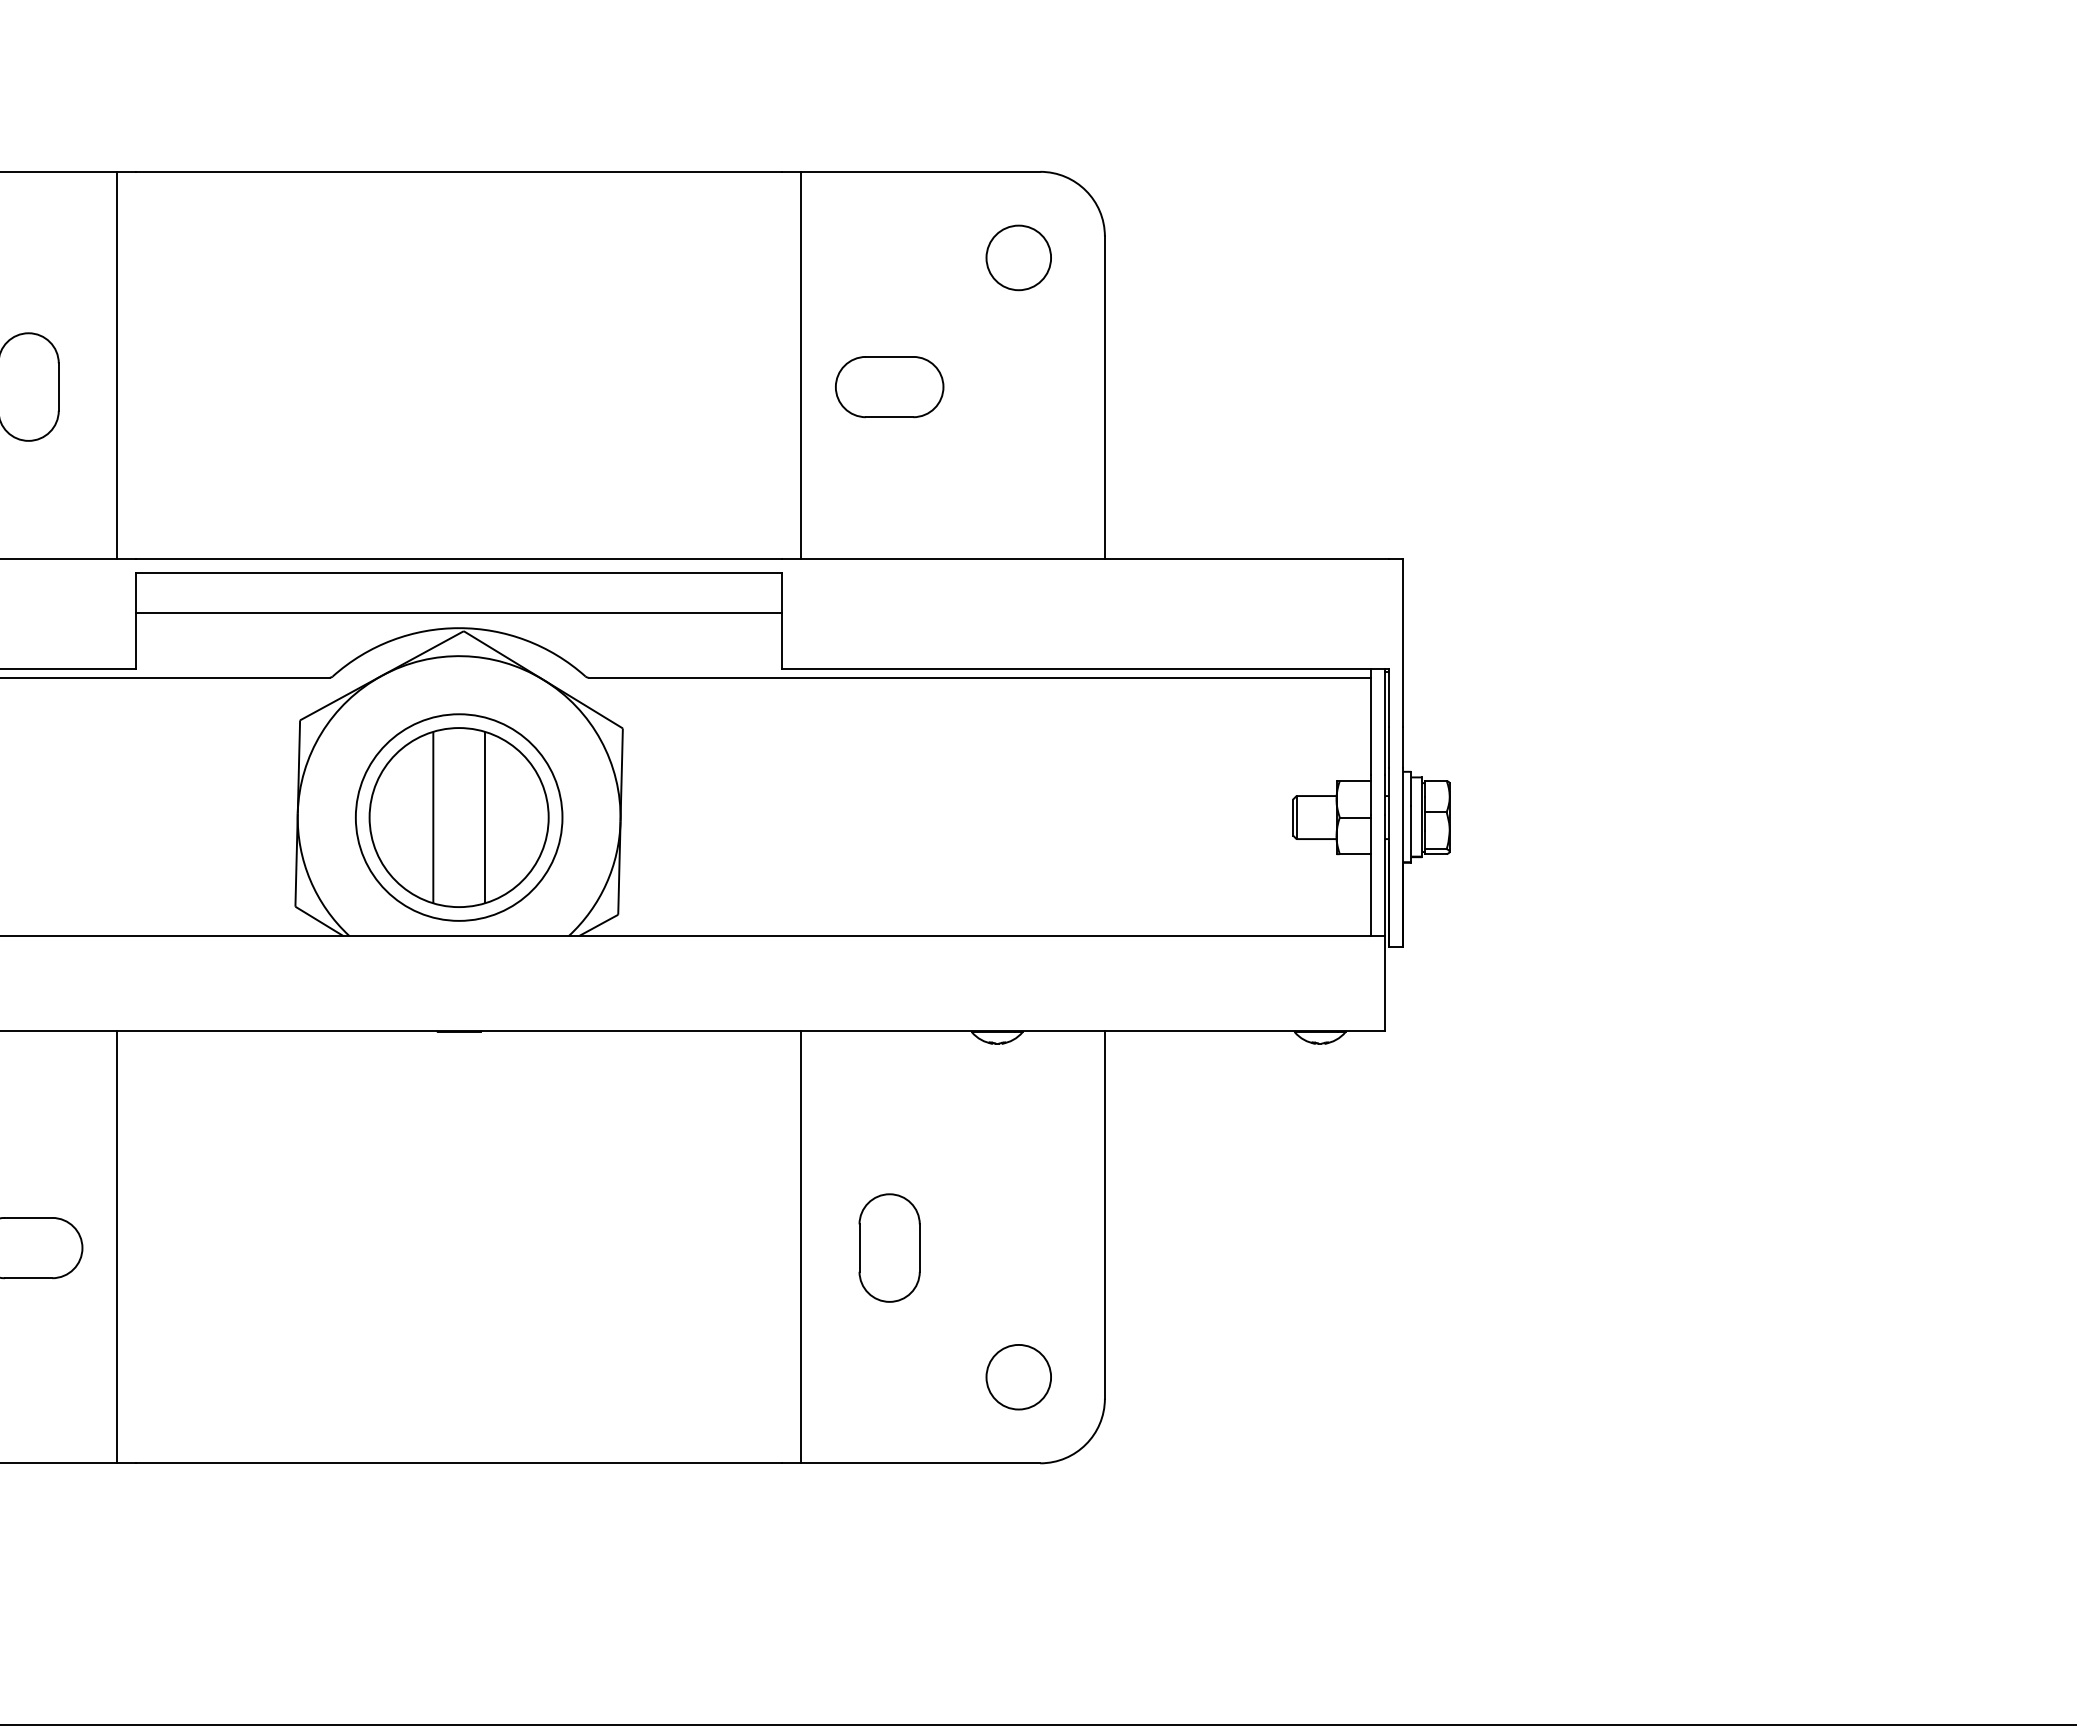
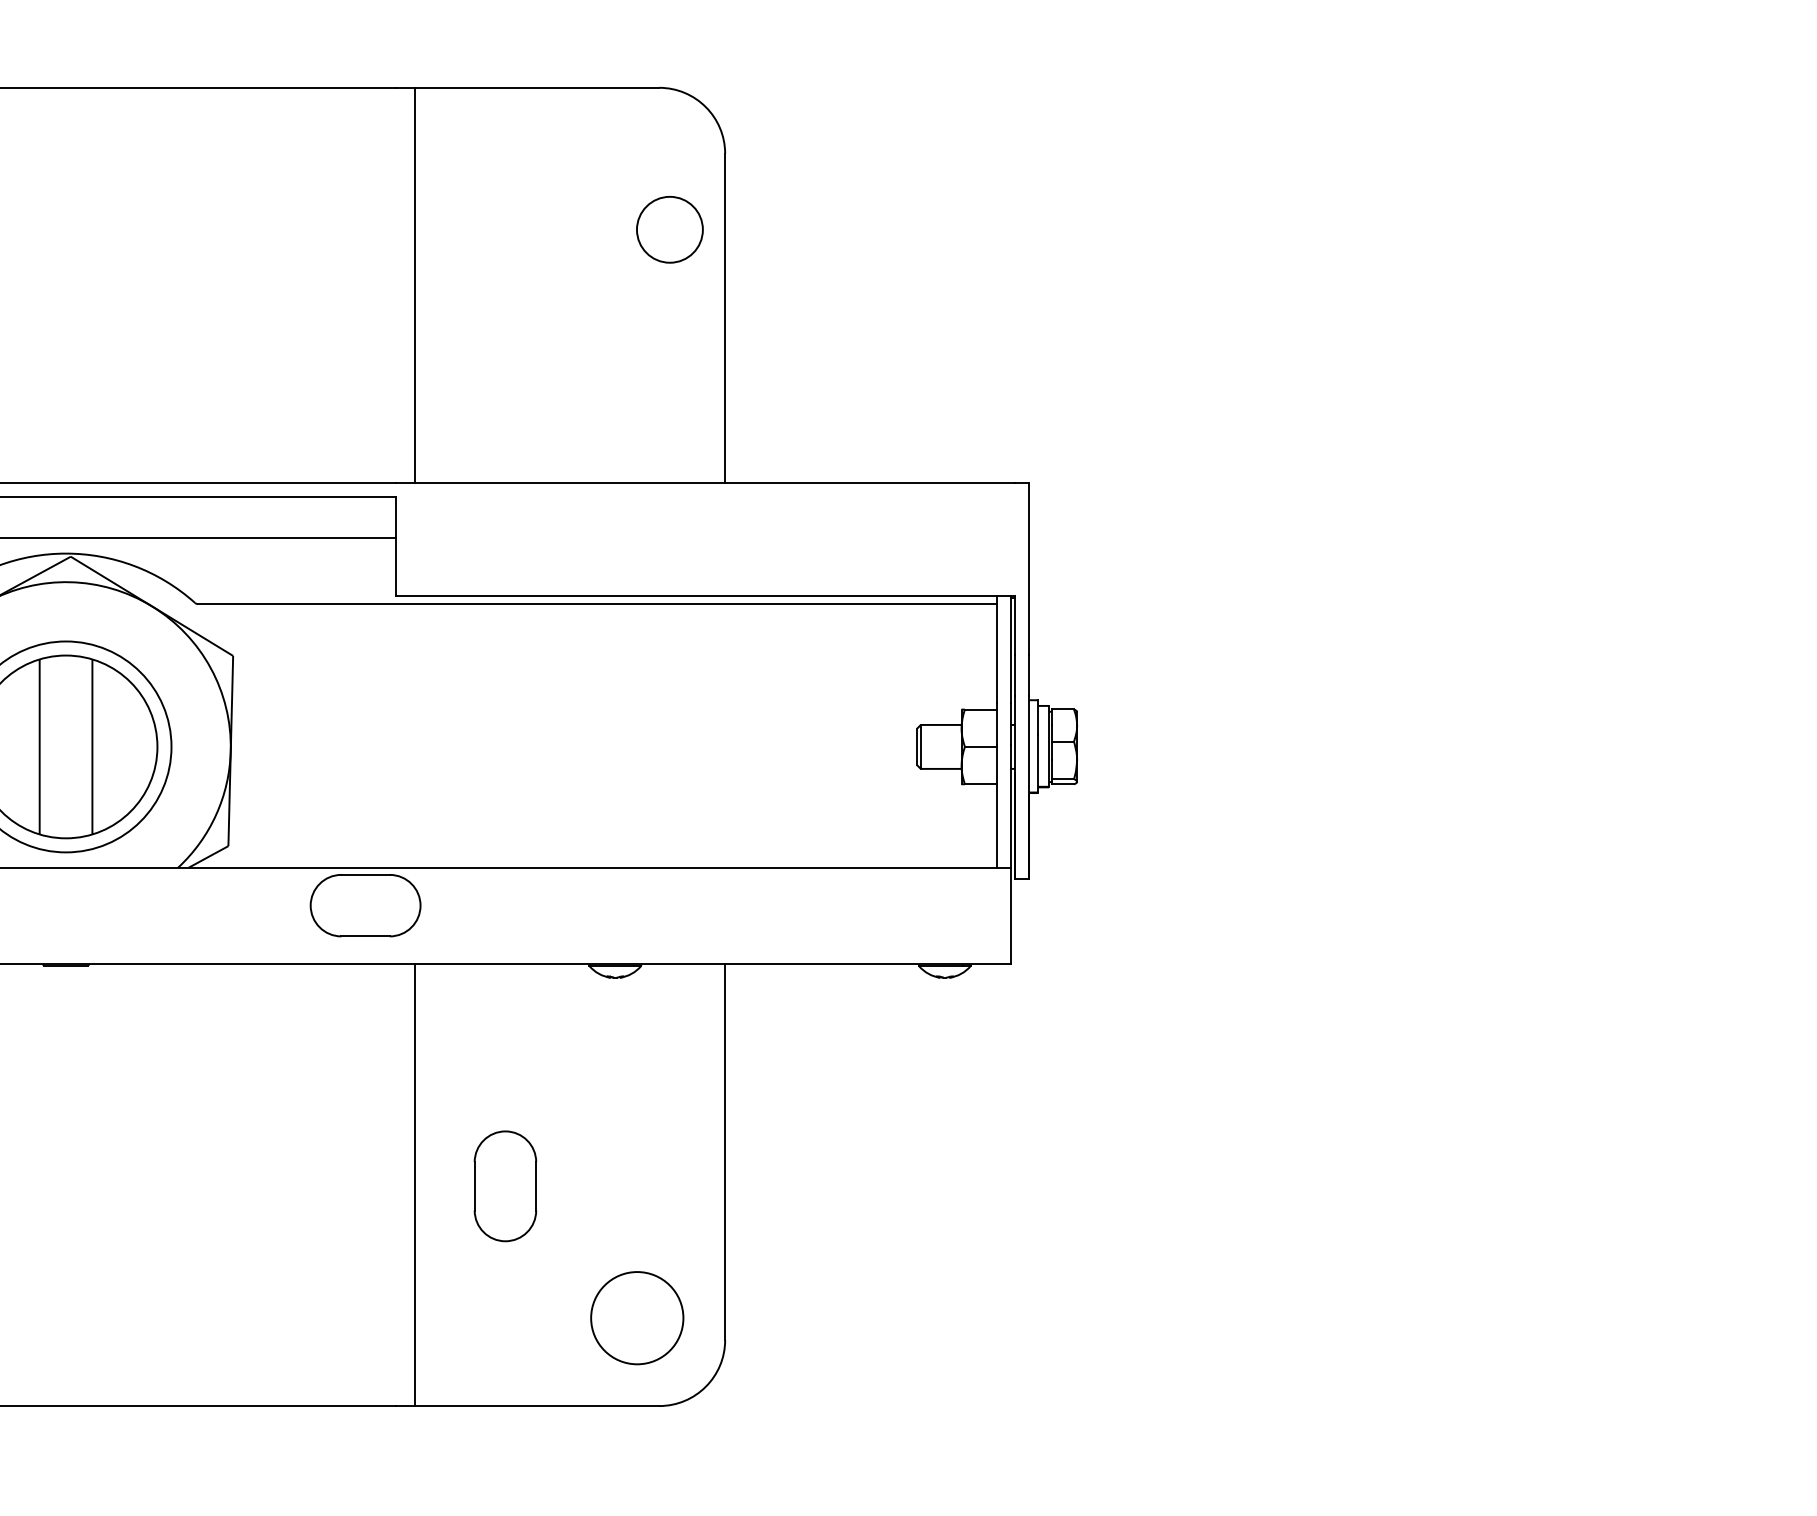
circle: (1018, 257) -> (669, 229), moved
part: (889, 387) -> (365, 906), moved
circle: (1018, 1376) -> (636, 1317), size x1.4

